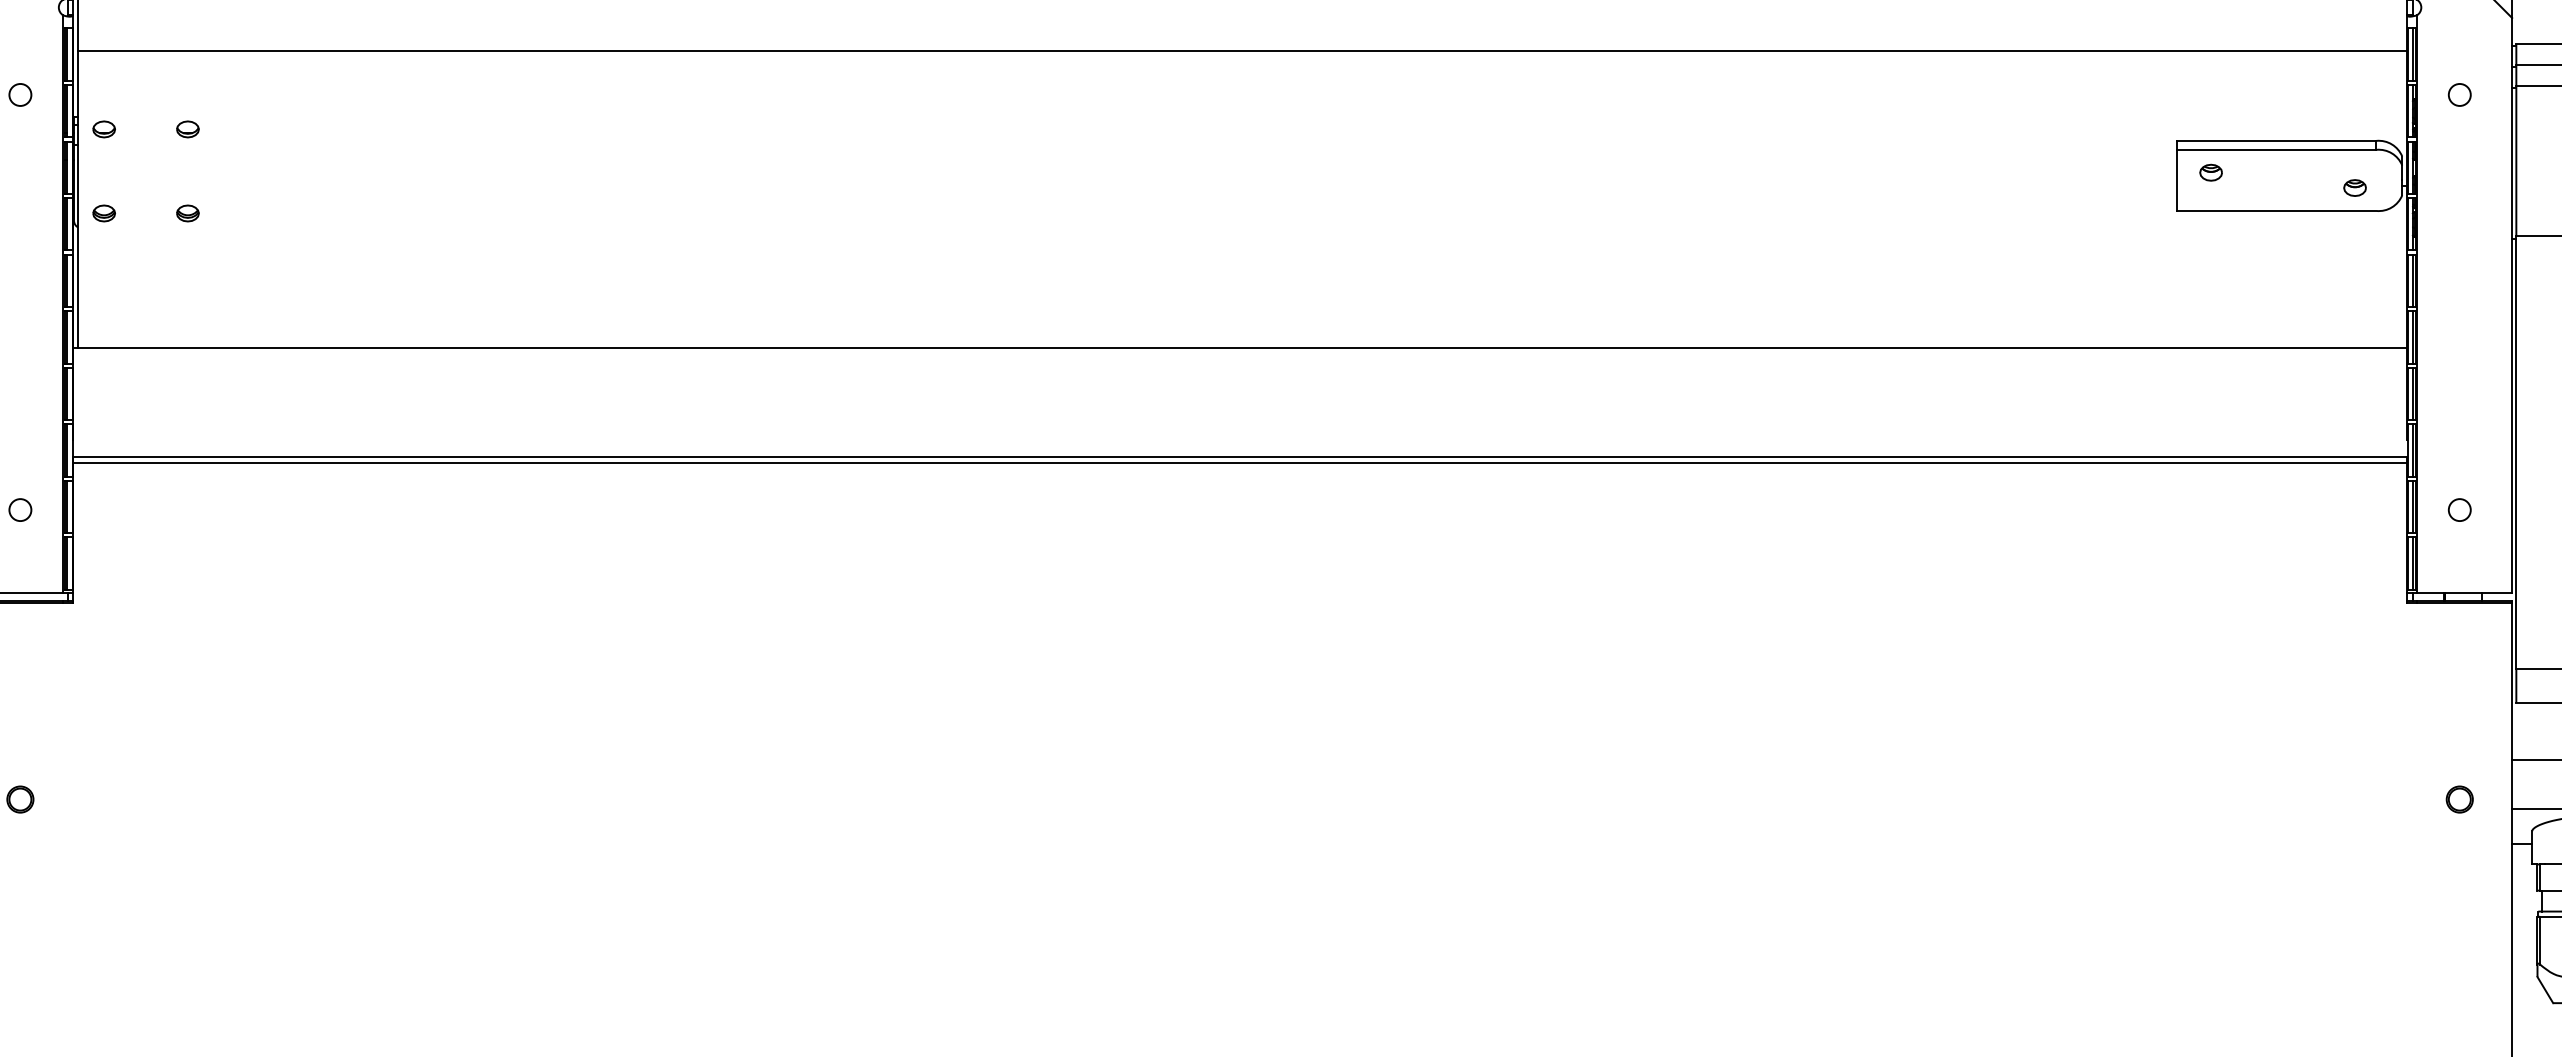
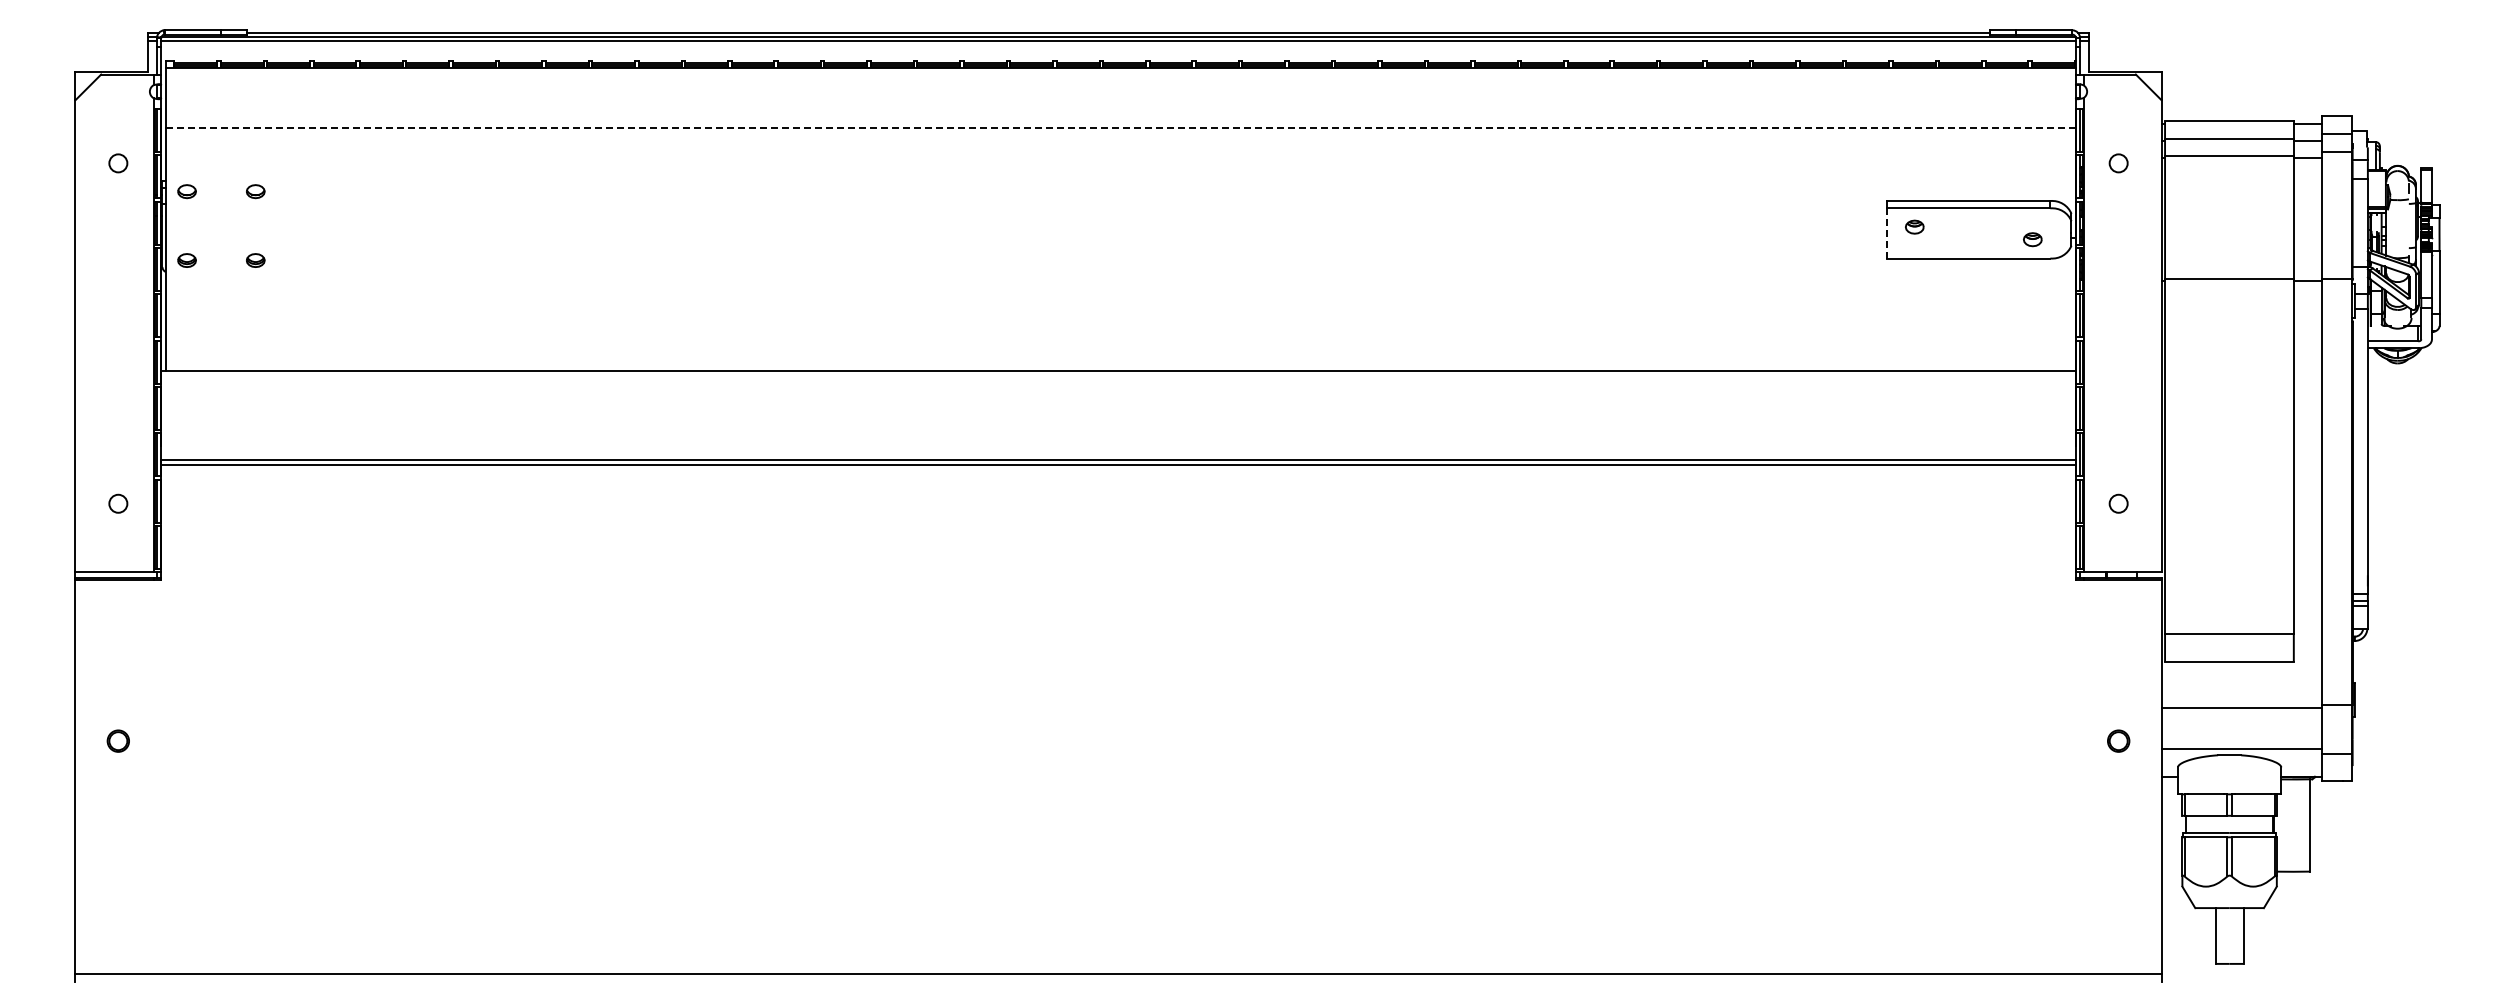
line: (1242, 51) -> (1120, 127), solid -> dashed
line: (2176, 179) -> (1886, 232), solid -> dashed

